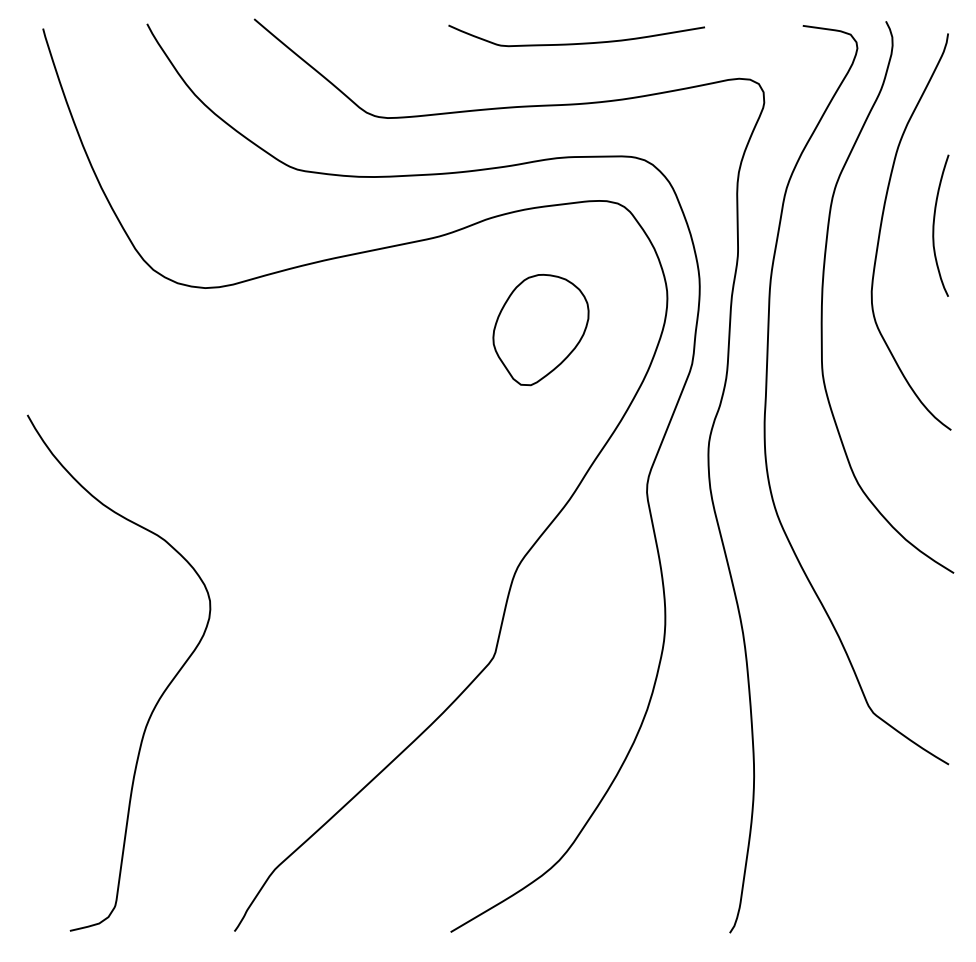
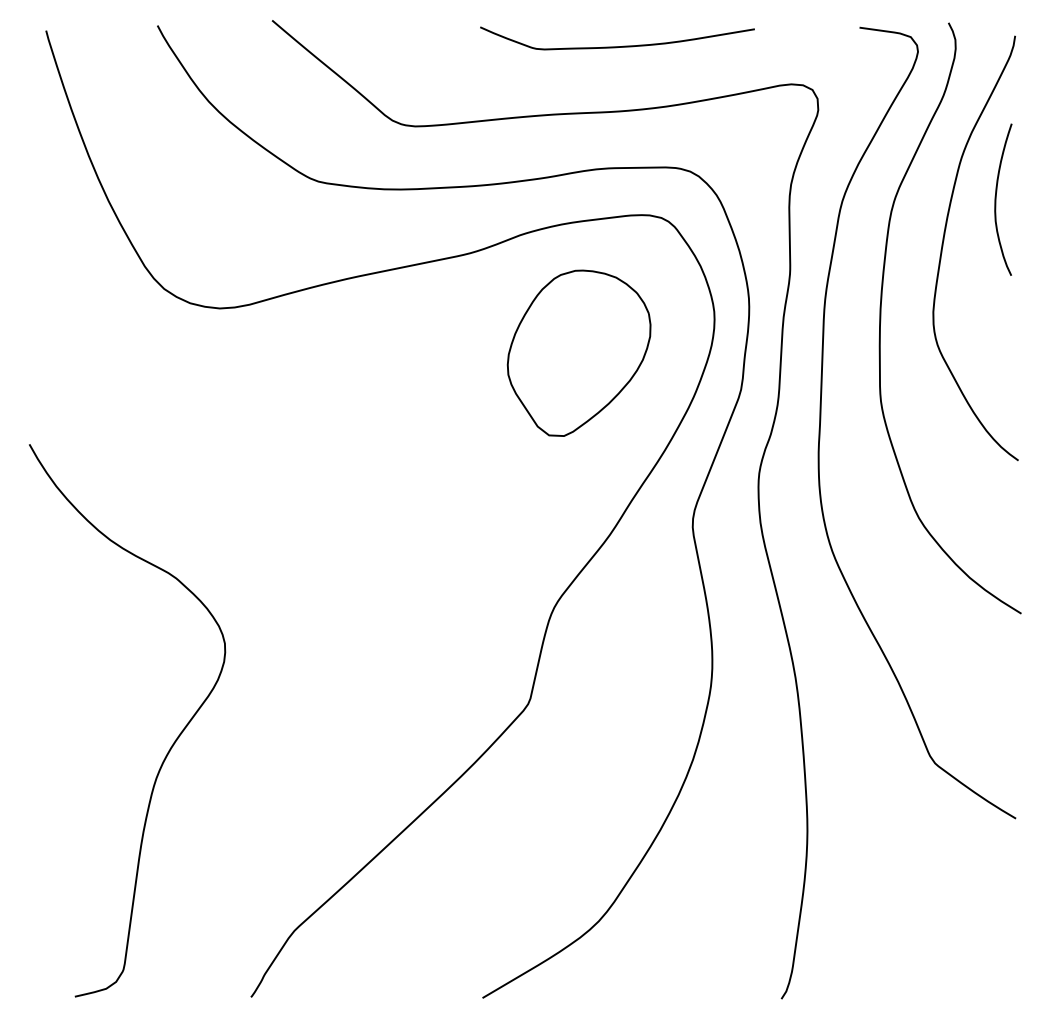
curve: (934, 225) -> (996, 199), moved
part: (541, 330) -> (579, 353), size x1.4

